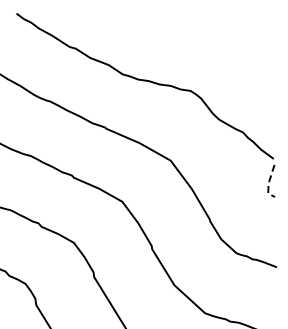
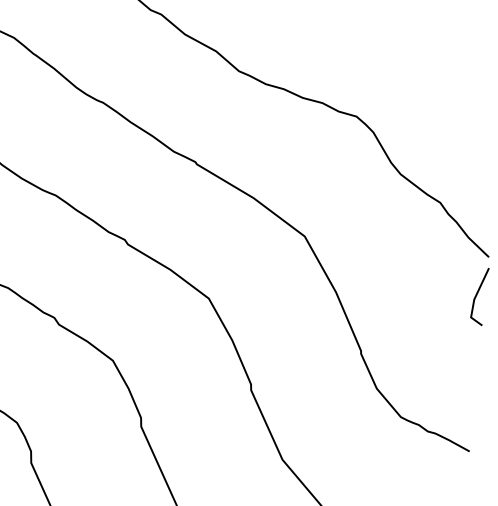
line: (268, 183) -> (473, 299), dashed -> solid

